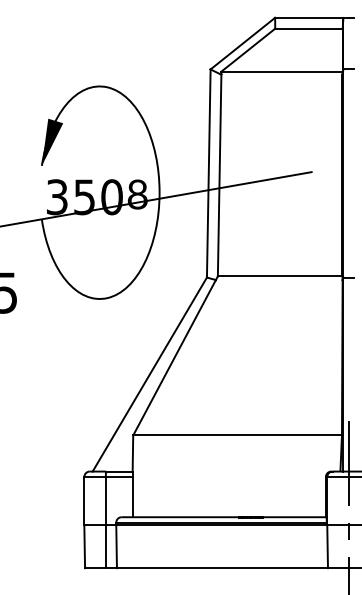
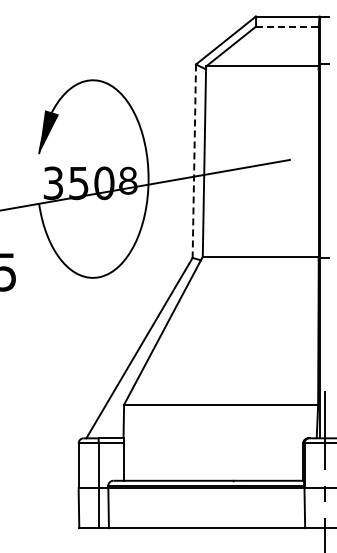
line: (308, 28) -> (287, 26), solid -> dashed
line: (208, 173) -> (194, 161), solid -> dashed

